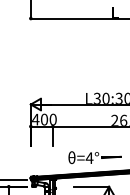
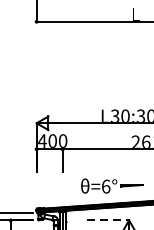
text: (89, 158) -> (105, 187), =4° -> =6°
line: (91, 186) -> (108, 220), solid -> dashed

